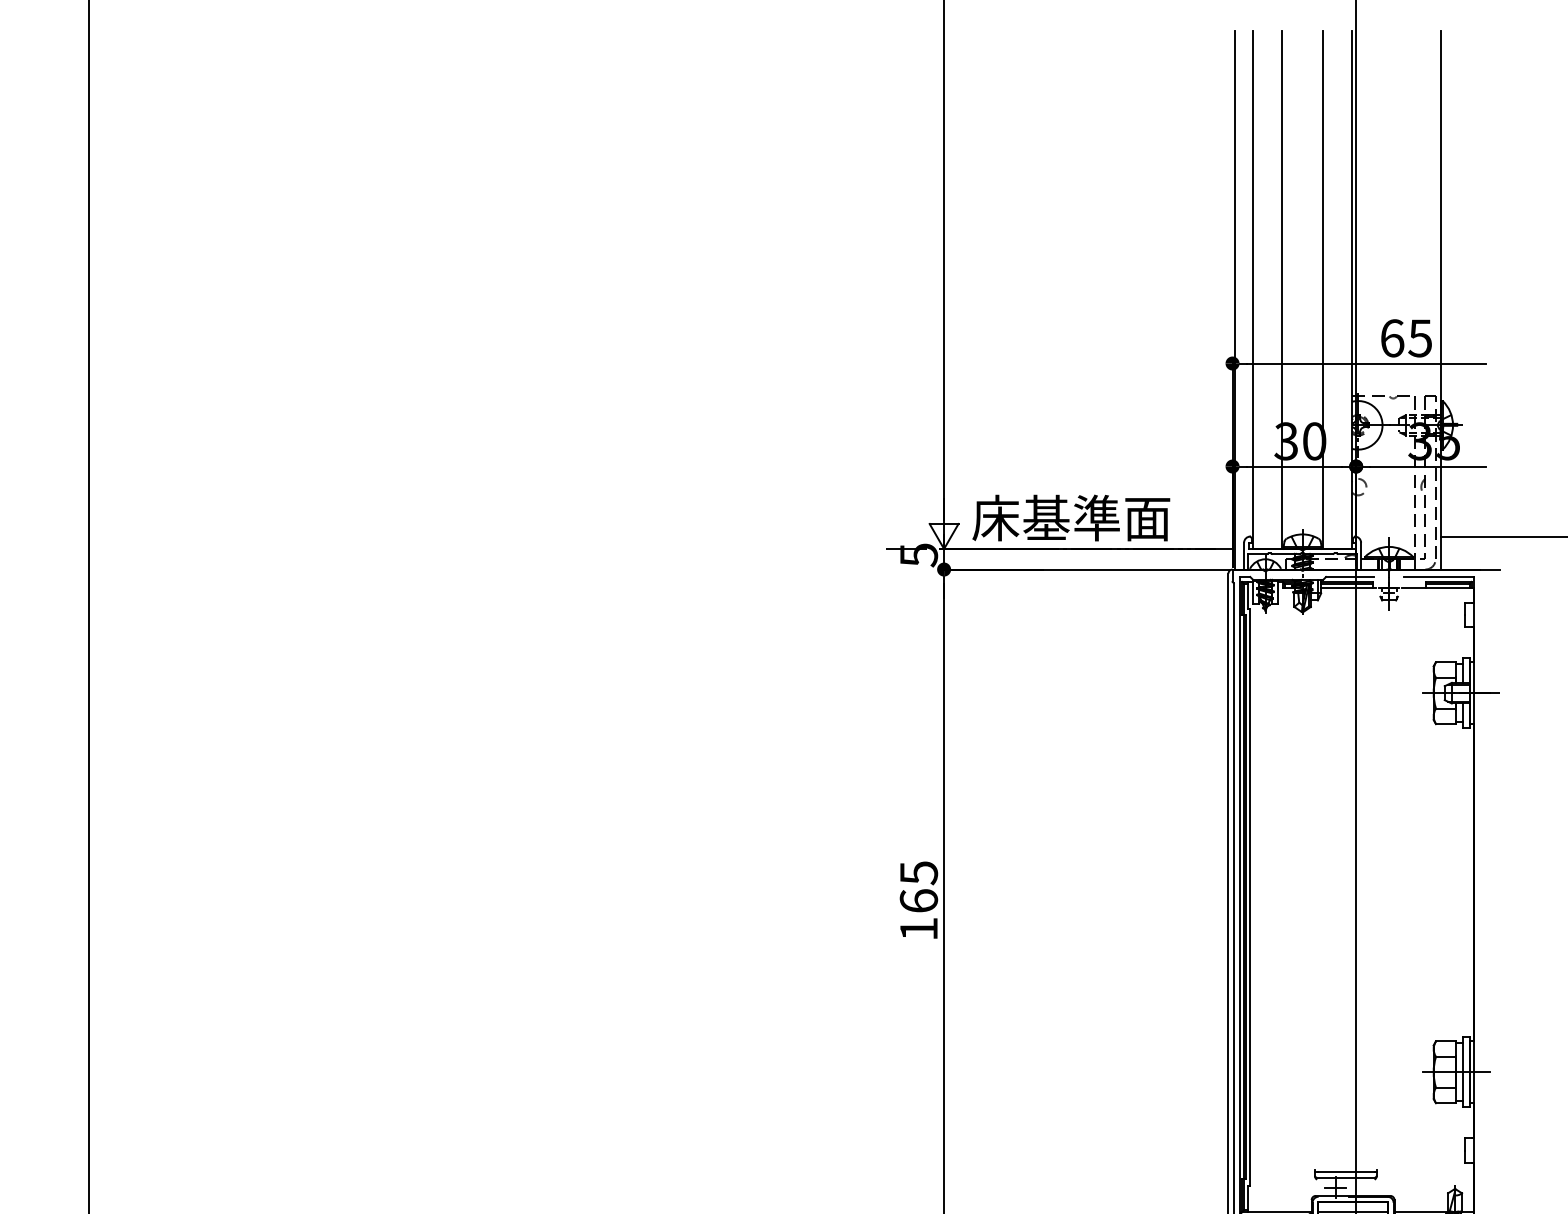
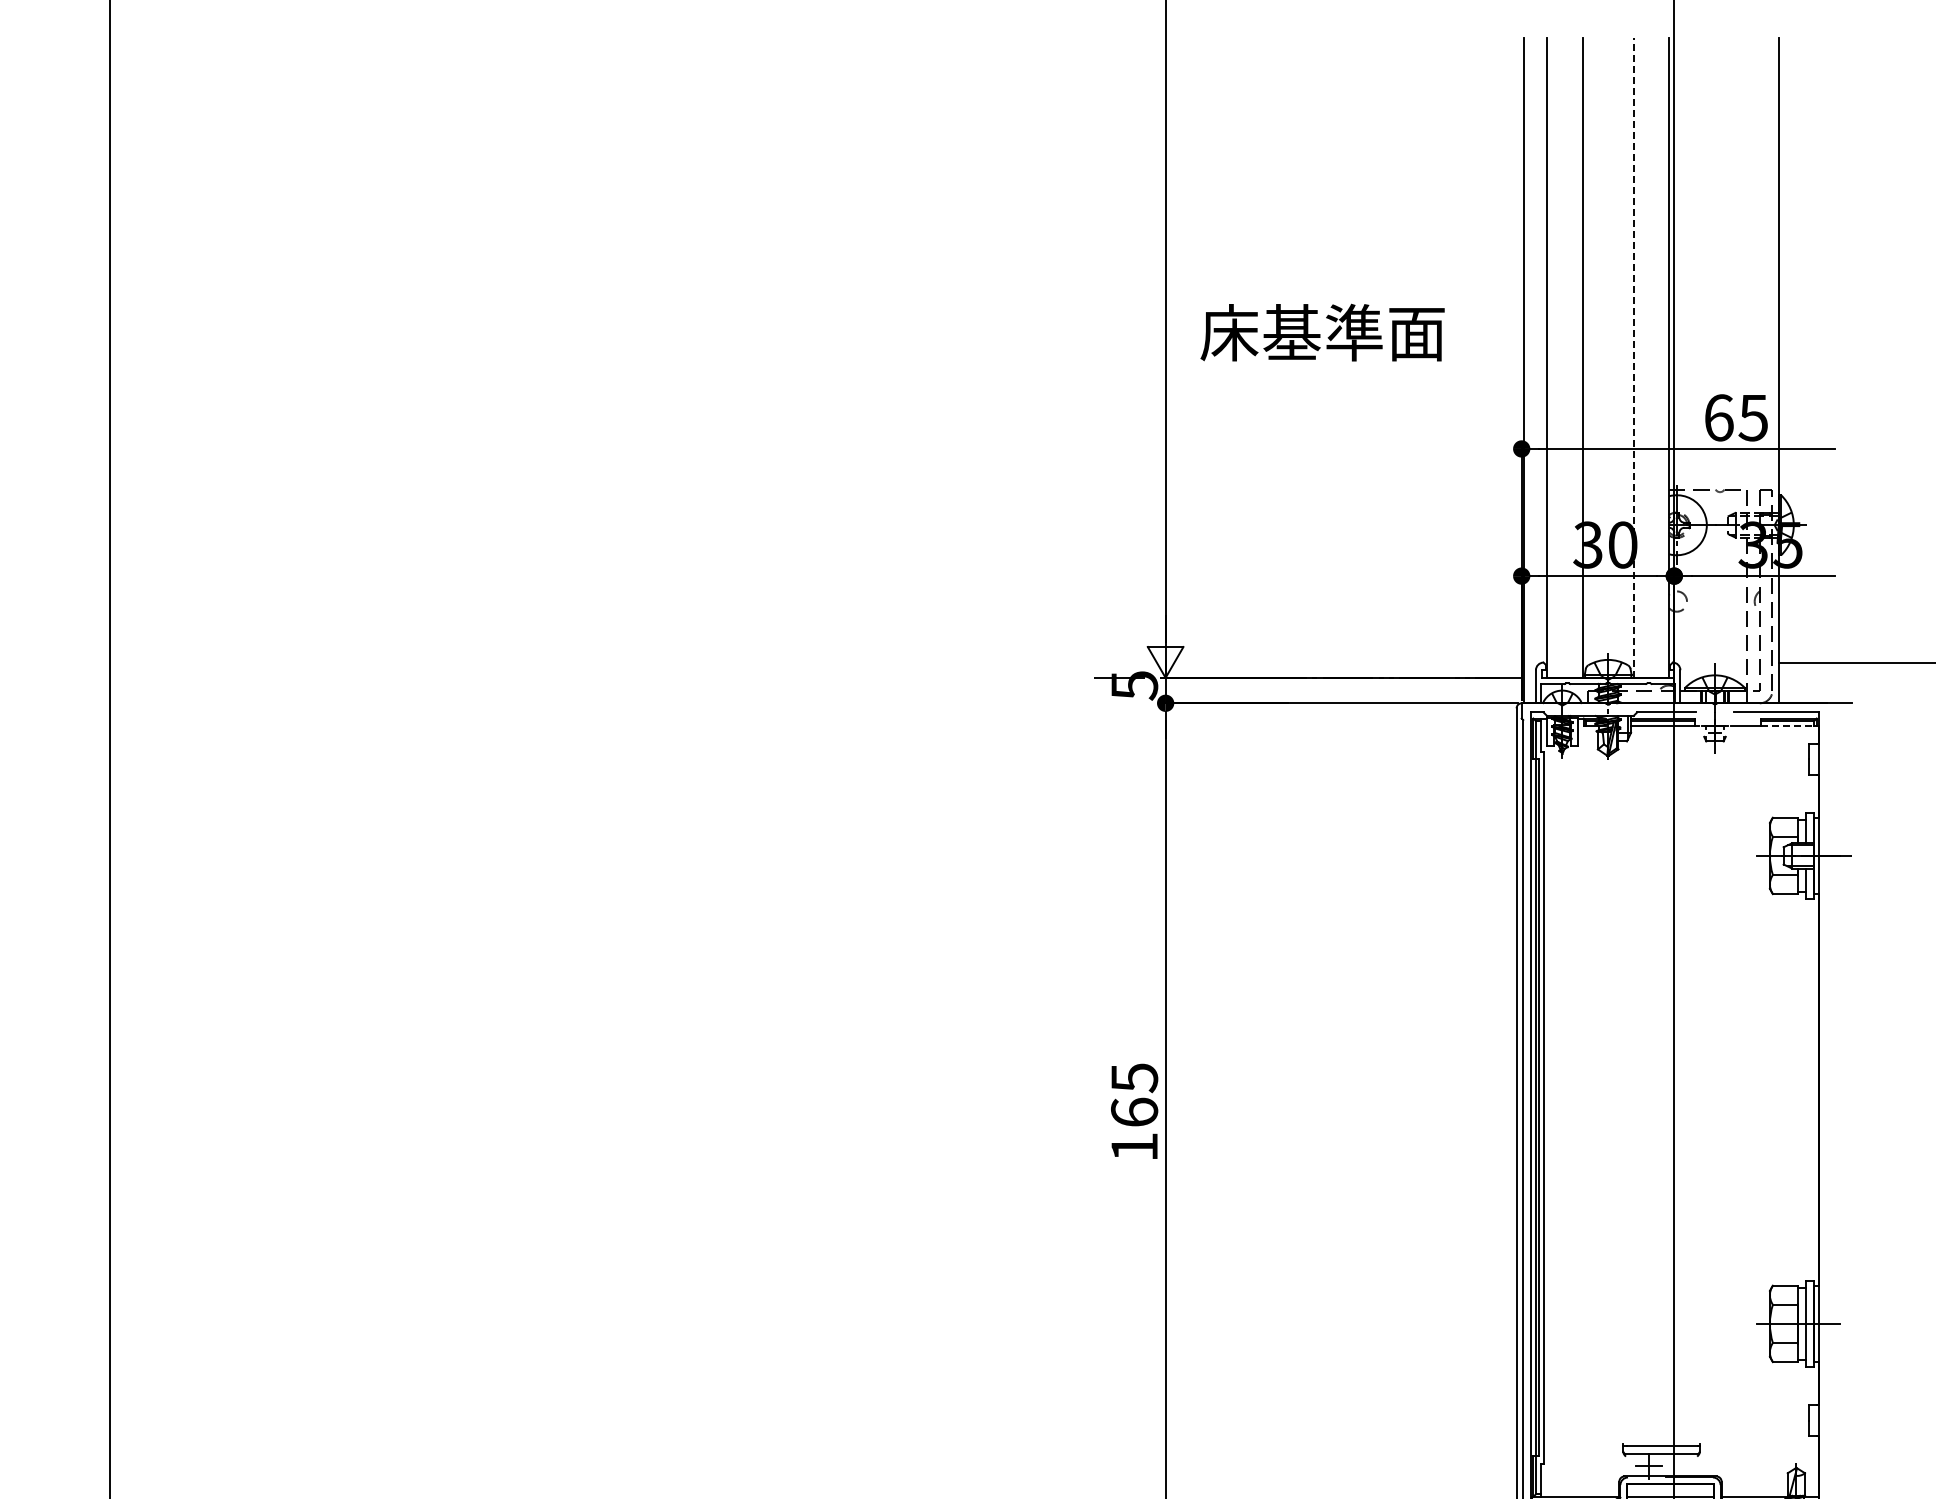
line: (1323, 290) -> (1633, 358), solid -> dashed
text: (1071, 517) -> (1322, 332), moved
line: (1447, 588) -> (1787, 726), solid -> dashed

